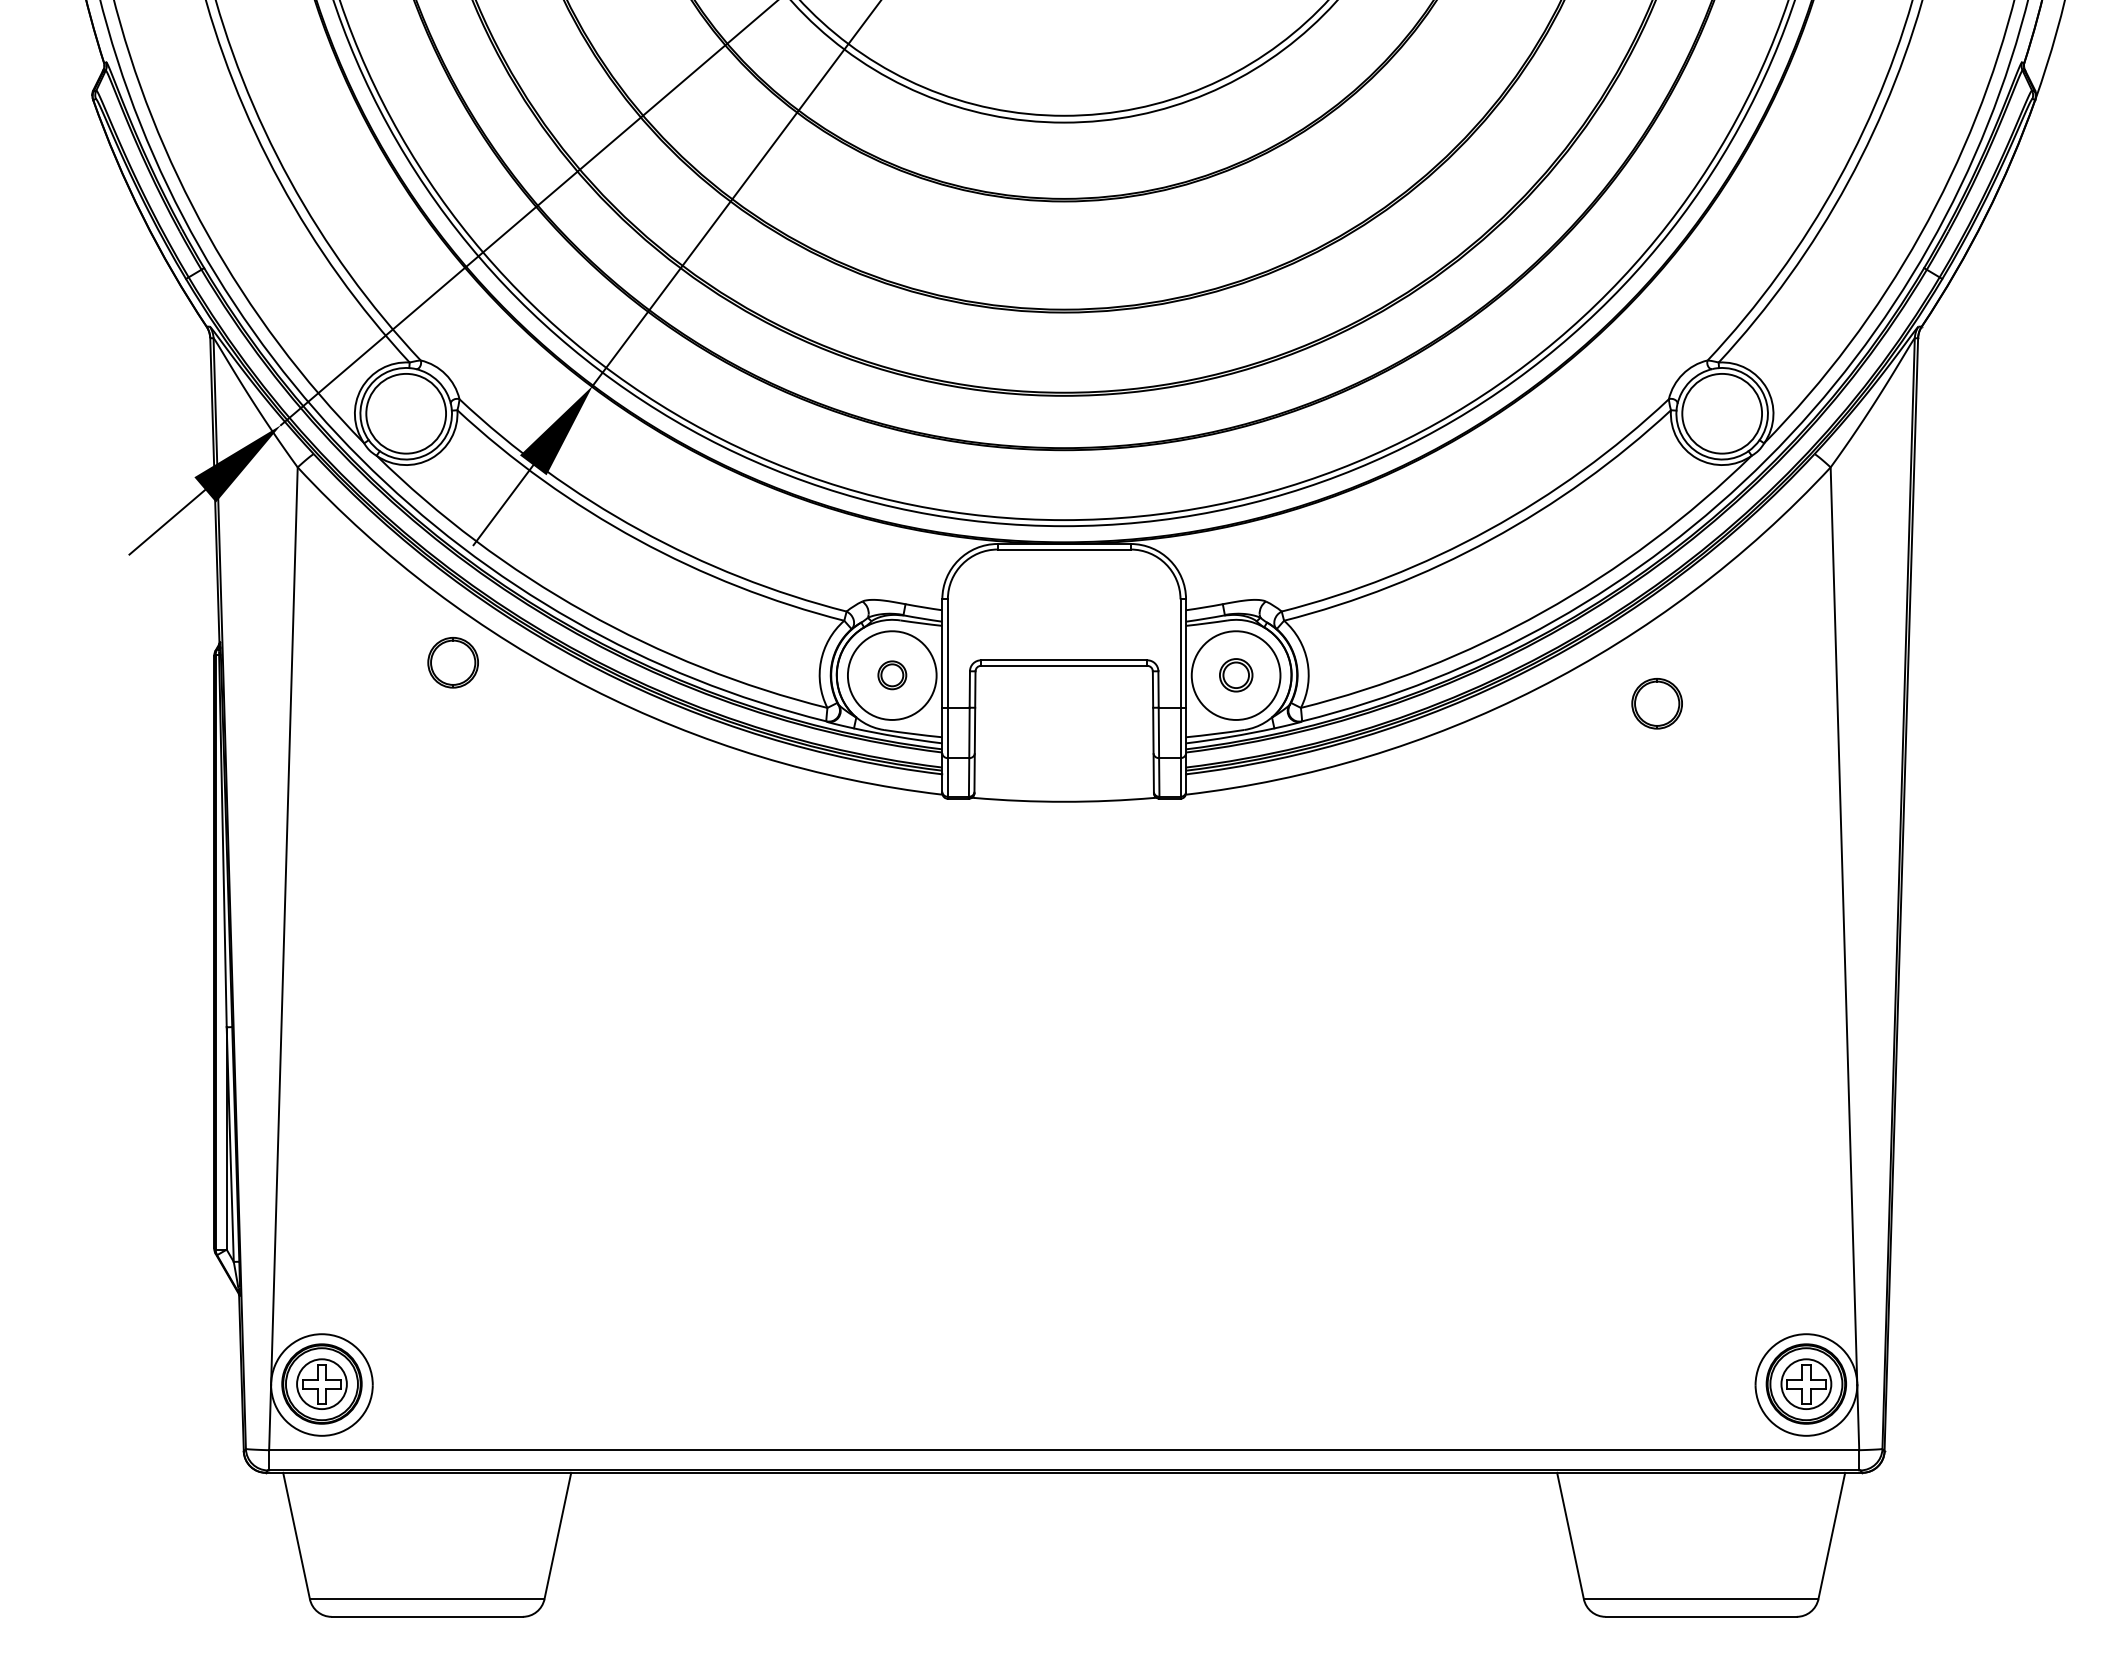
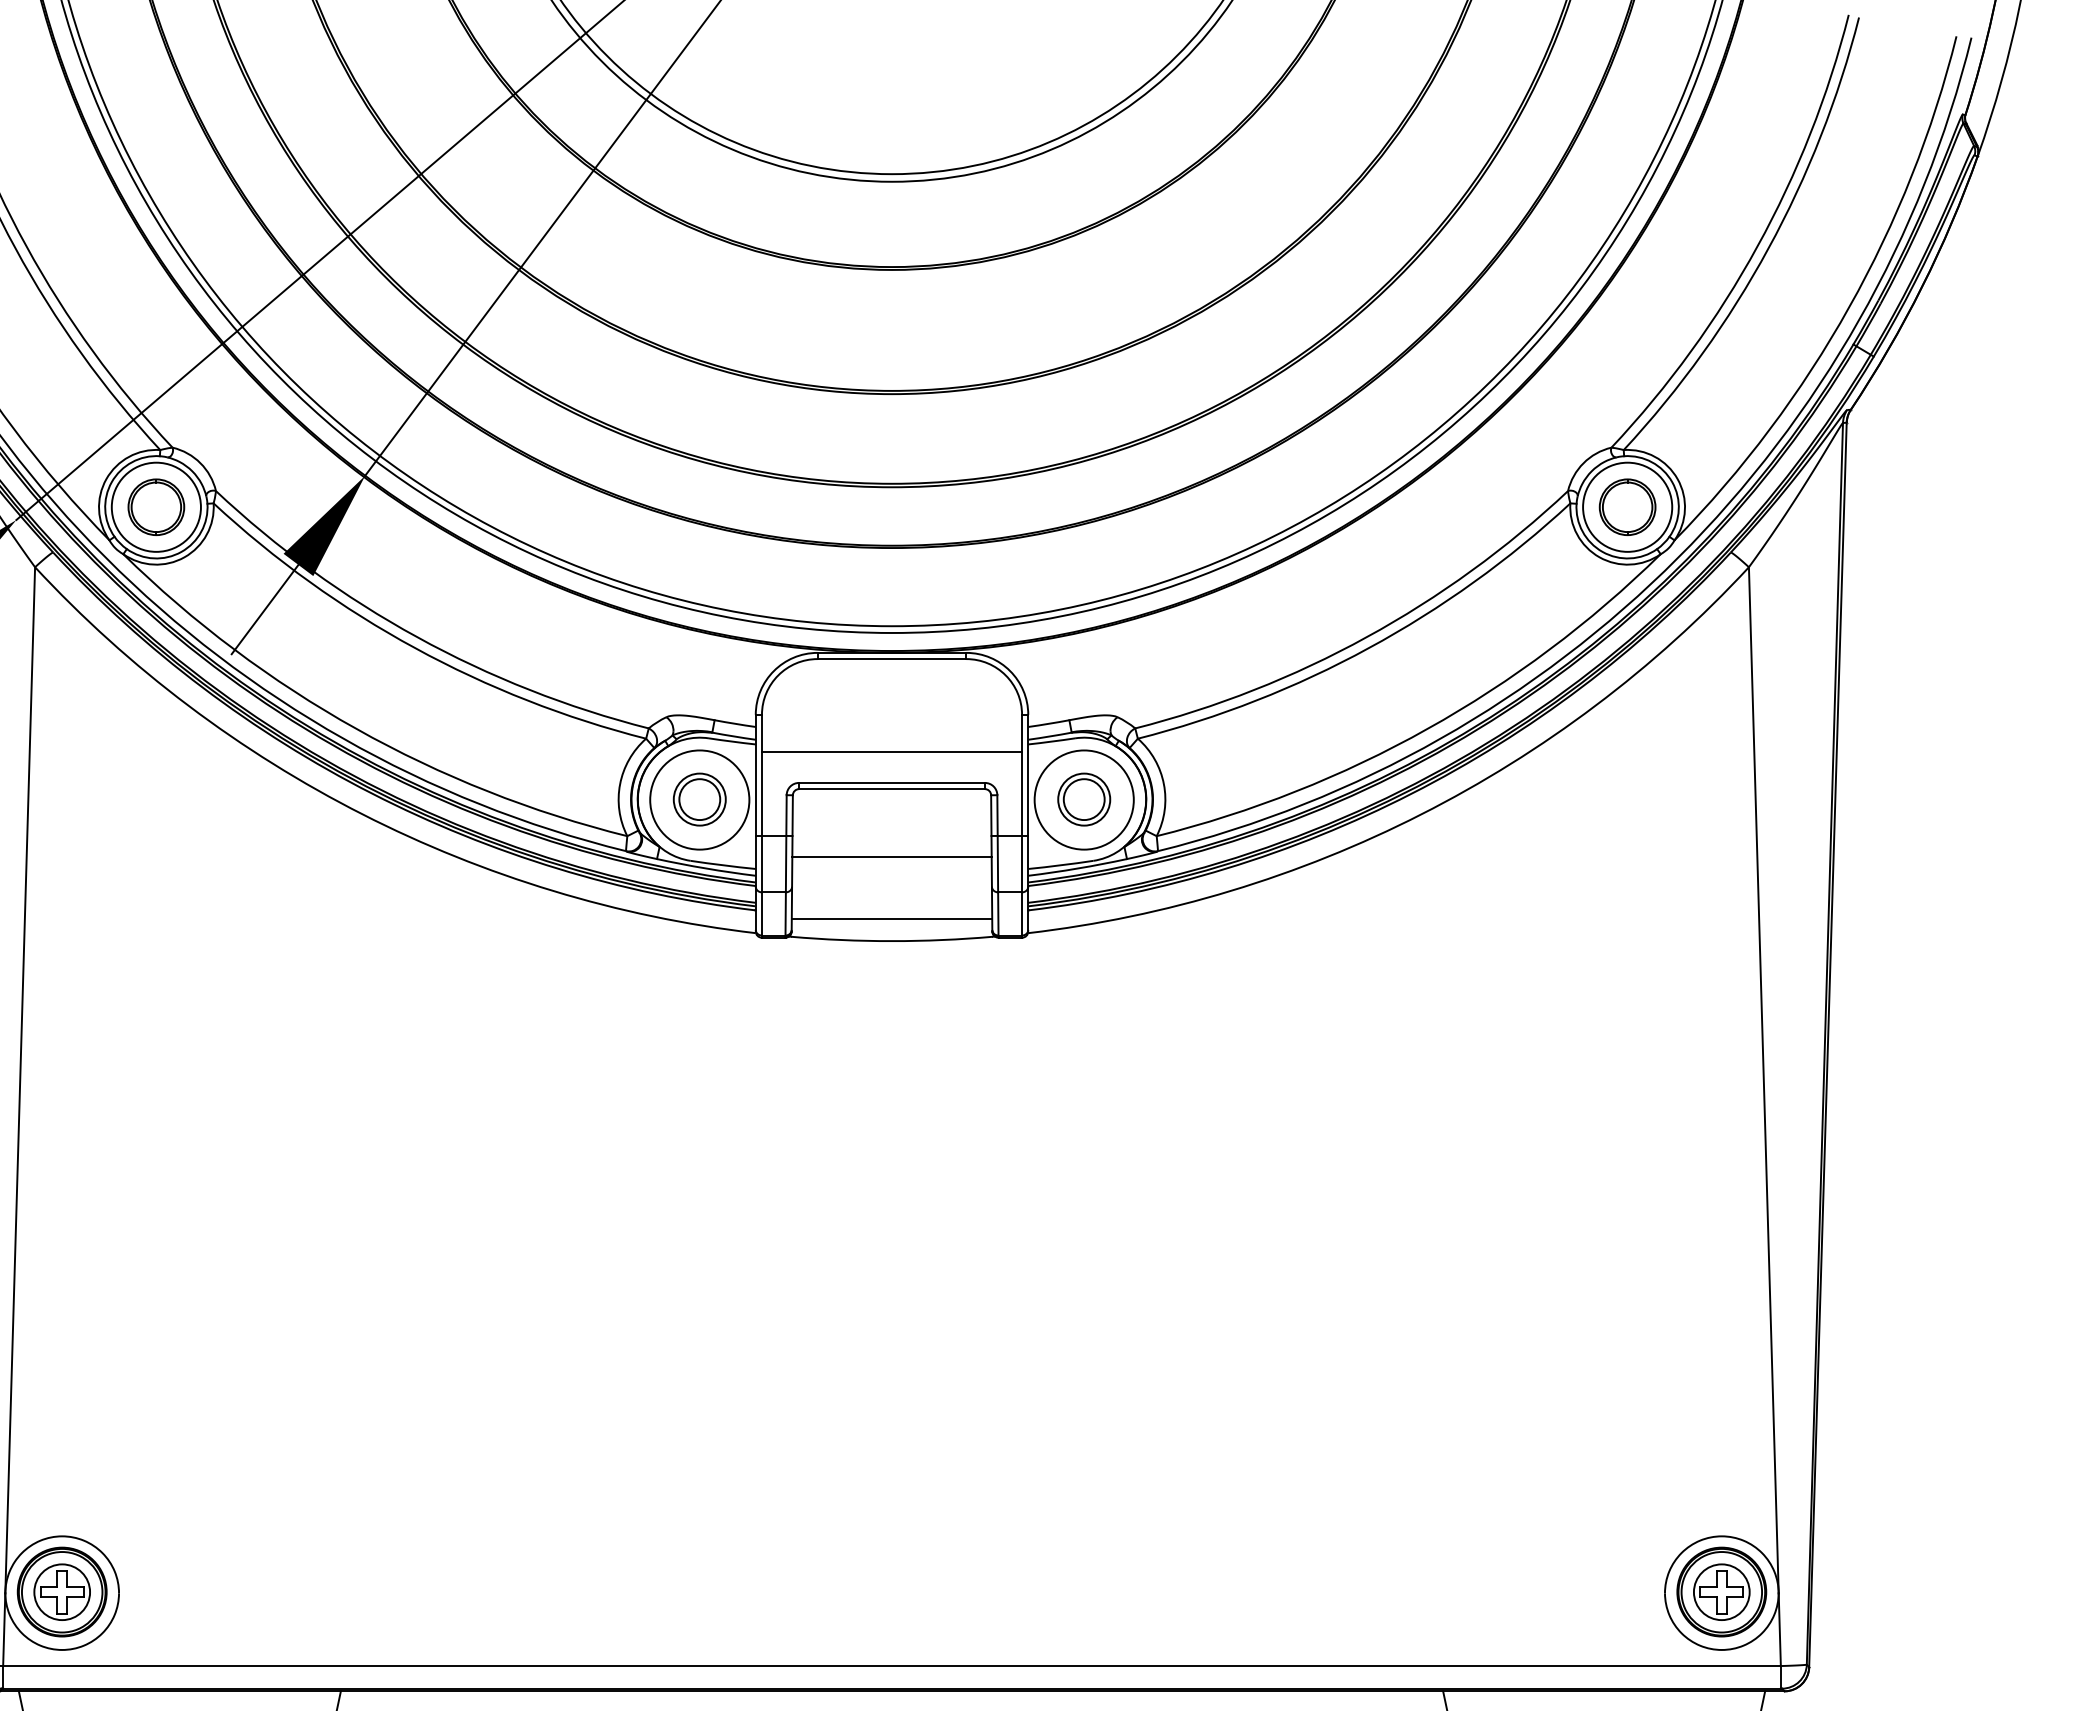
line: (1063, 632) -> (891, 751), added
part: (452, 662) -> (155, 506), moved
part: (892, 675) -> (700, 799), size x1.67
part: (1236, 675) -> (1084, 799), size x1.43
part: (1656, 703) -> (1626, 506), moved
line: (1064, 726) -> (892, 856), added
line: (1063, 782) -> (891, 919), added

